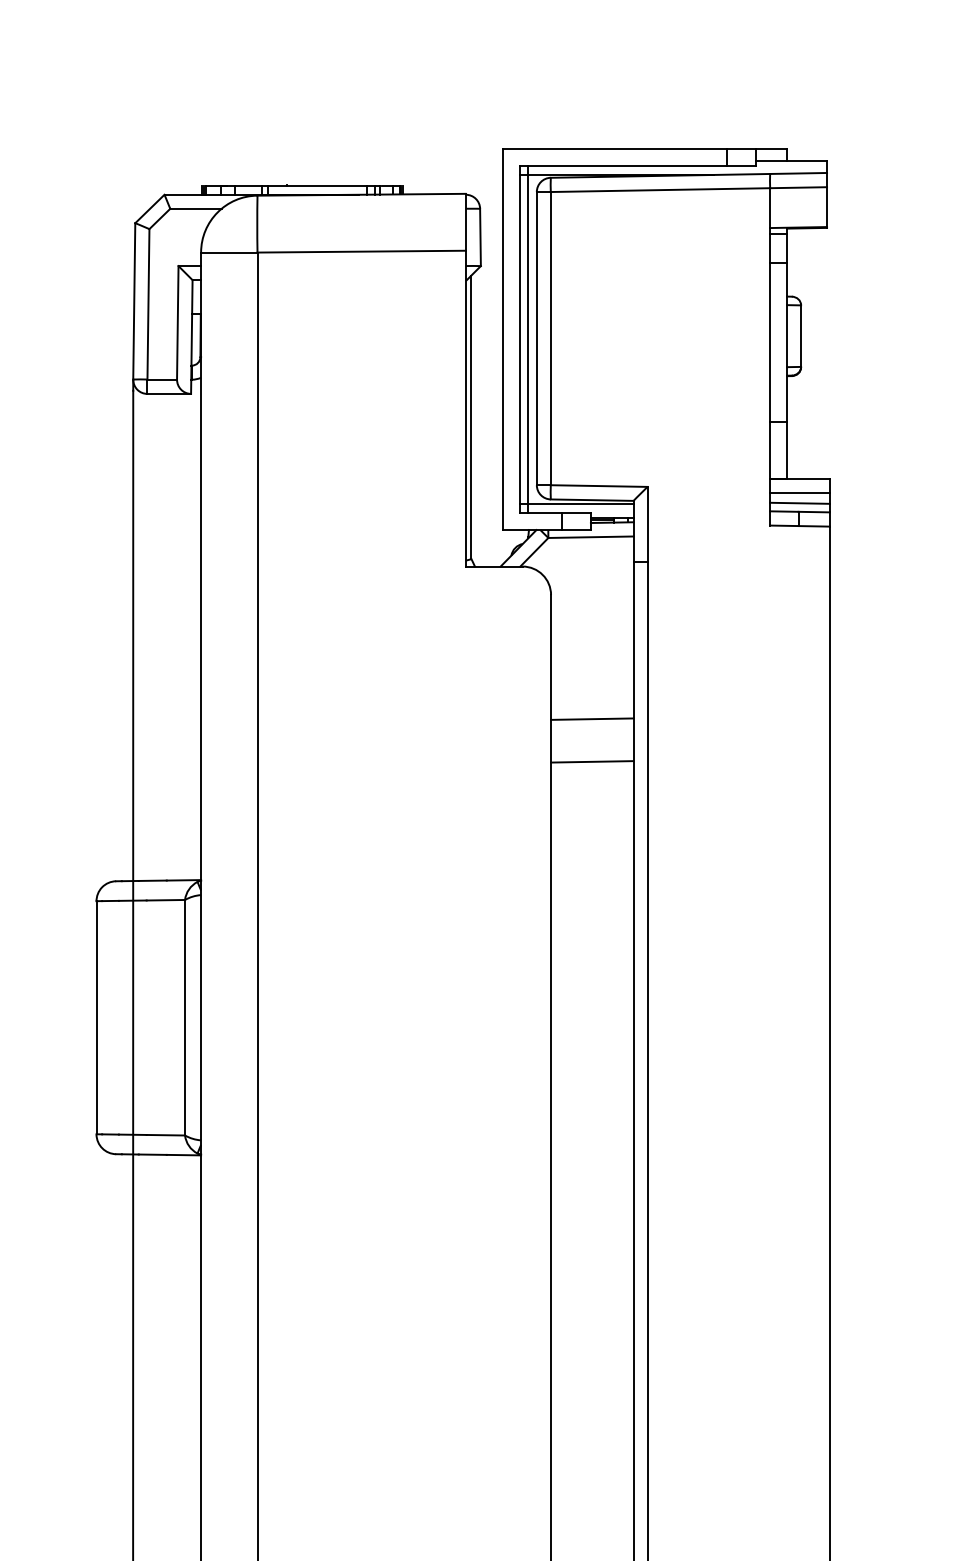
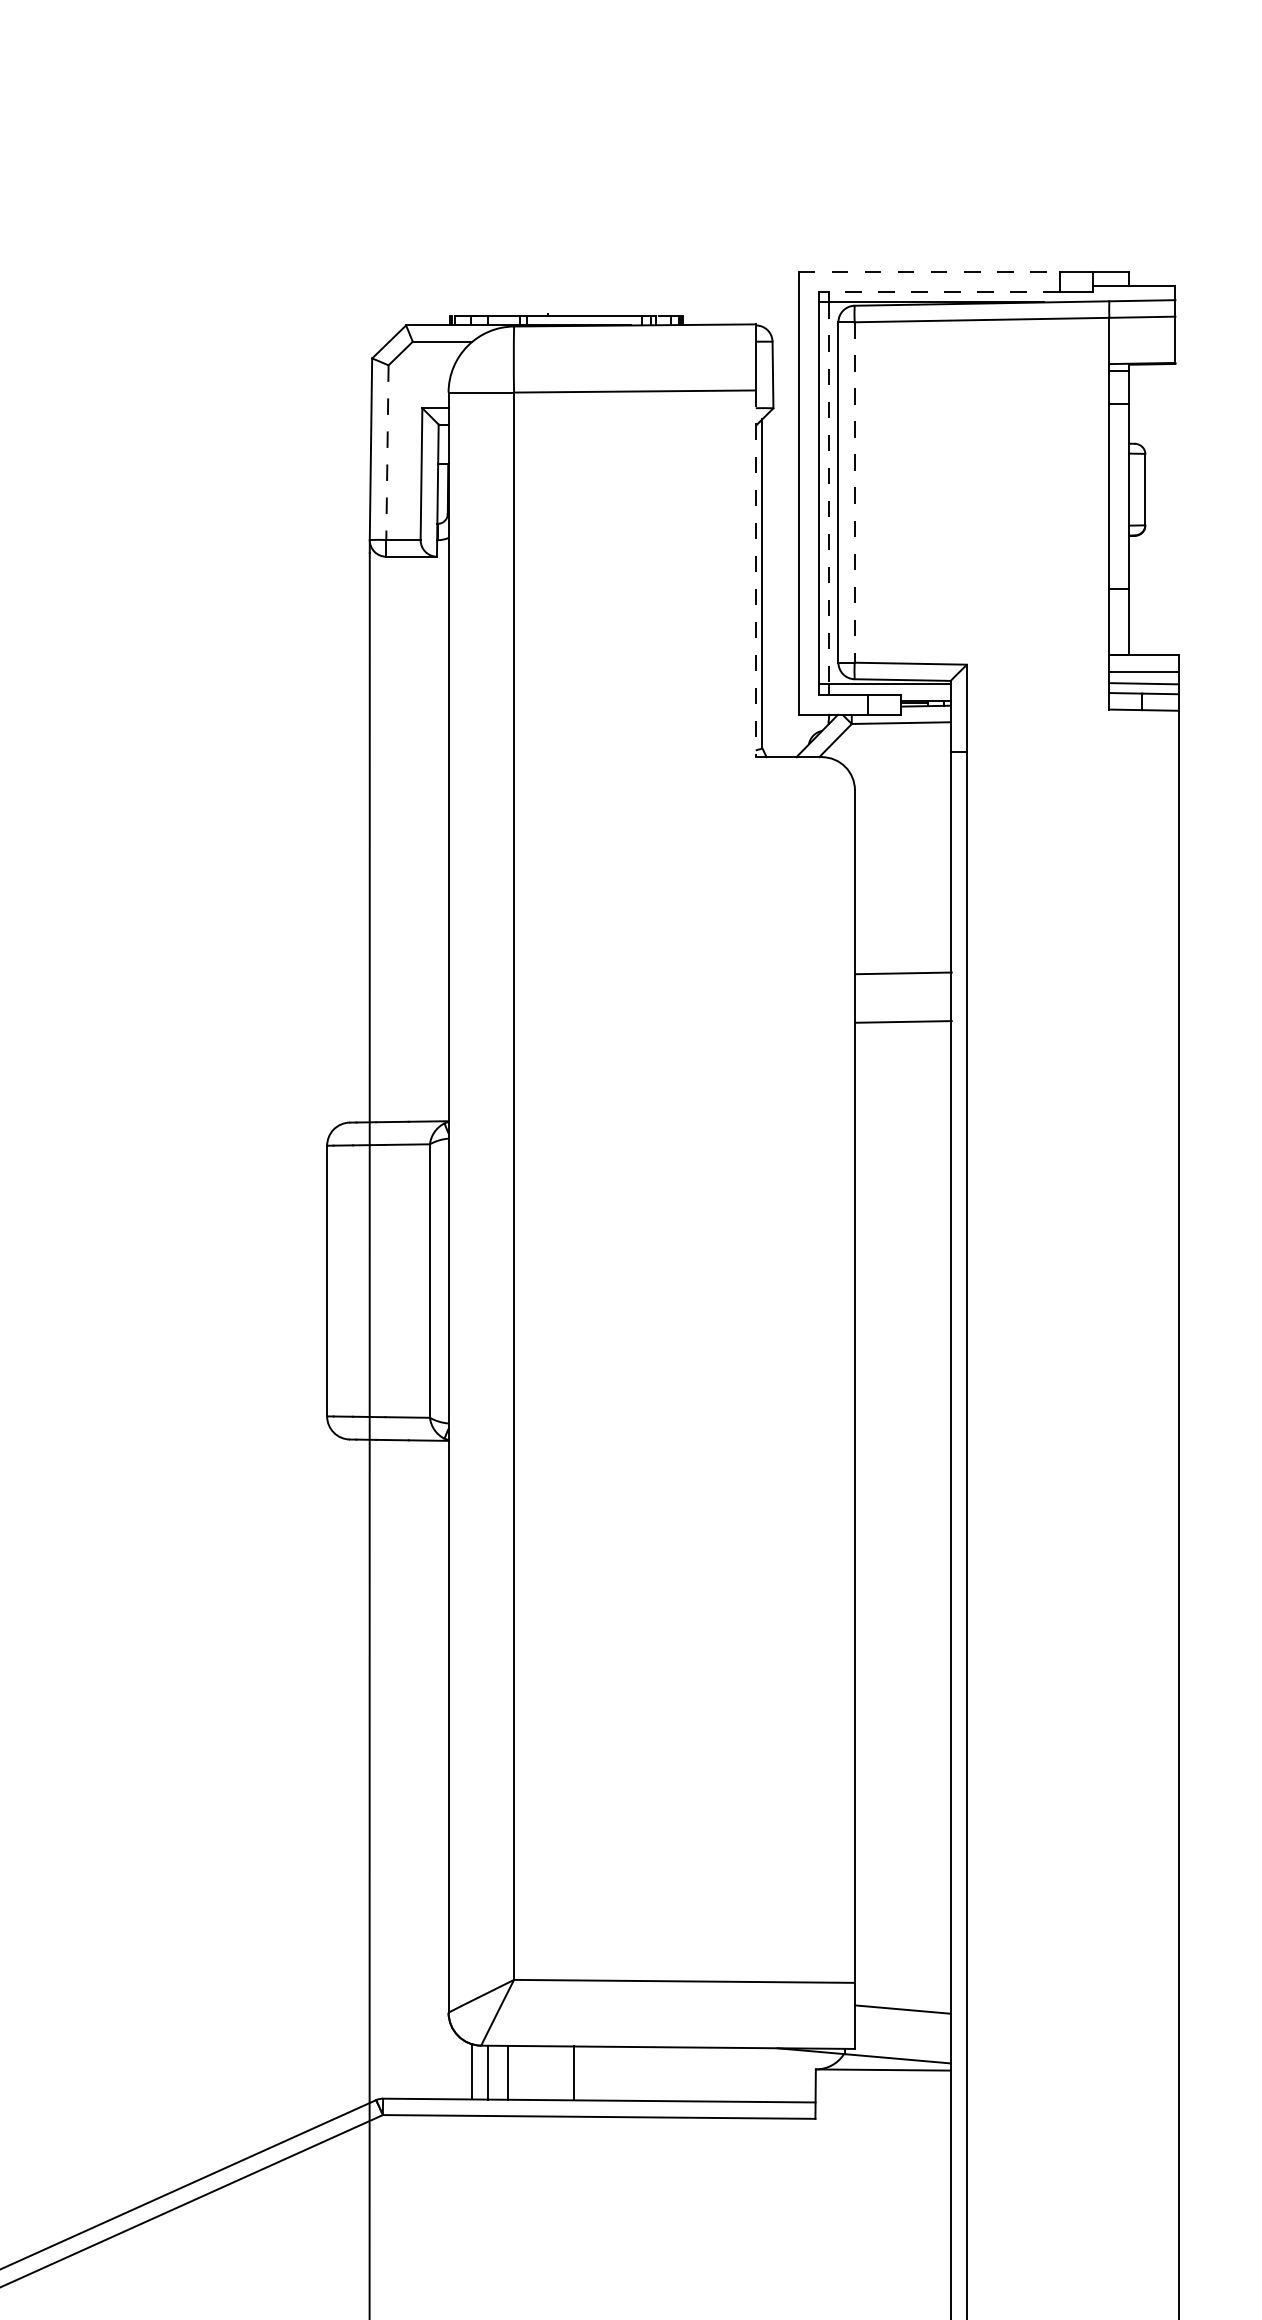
line: (615, 149) -> (929, 272), solid -> dashed
line: (623, 165) -> (939, 291), solid -> dashed
line: (148, 305) -> (387, 453), solid -> dashed
line: (528, 339) -> (828, 493), solid -> dashed
line: (550, 339) -> (854, 493), solid -> dashed
line: (465, 409) -> (755, 574), solid -> dashed
line: (592, 719) -> (903, 973), moved
line: (592, 761) -> (903, 1021), moved

